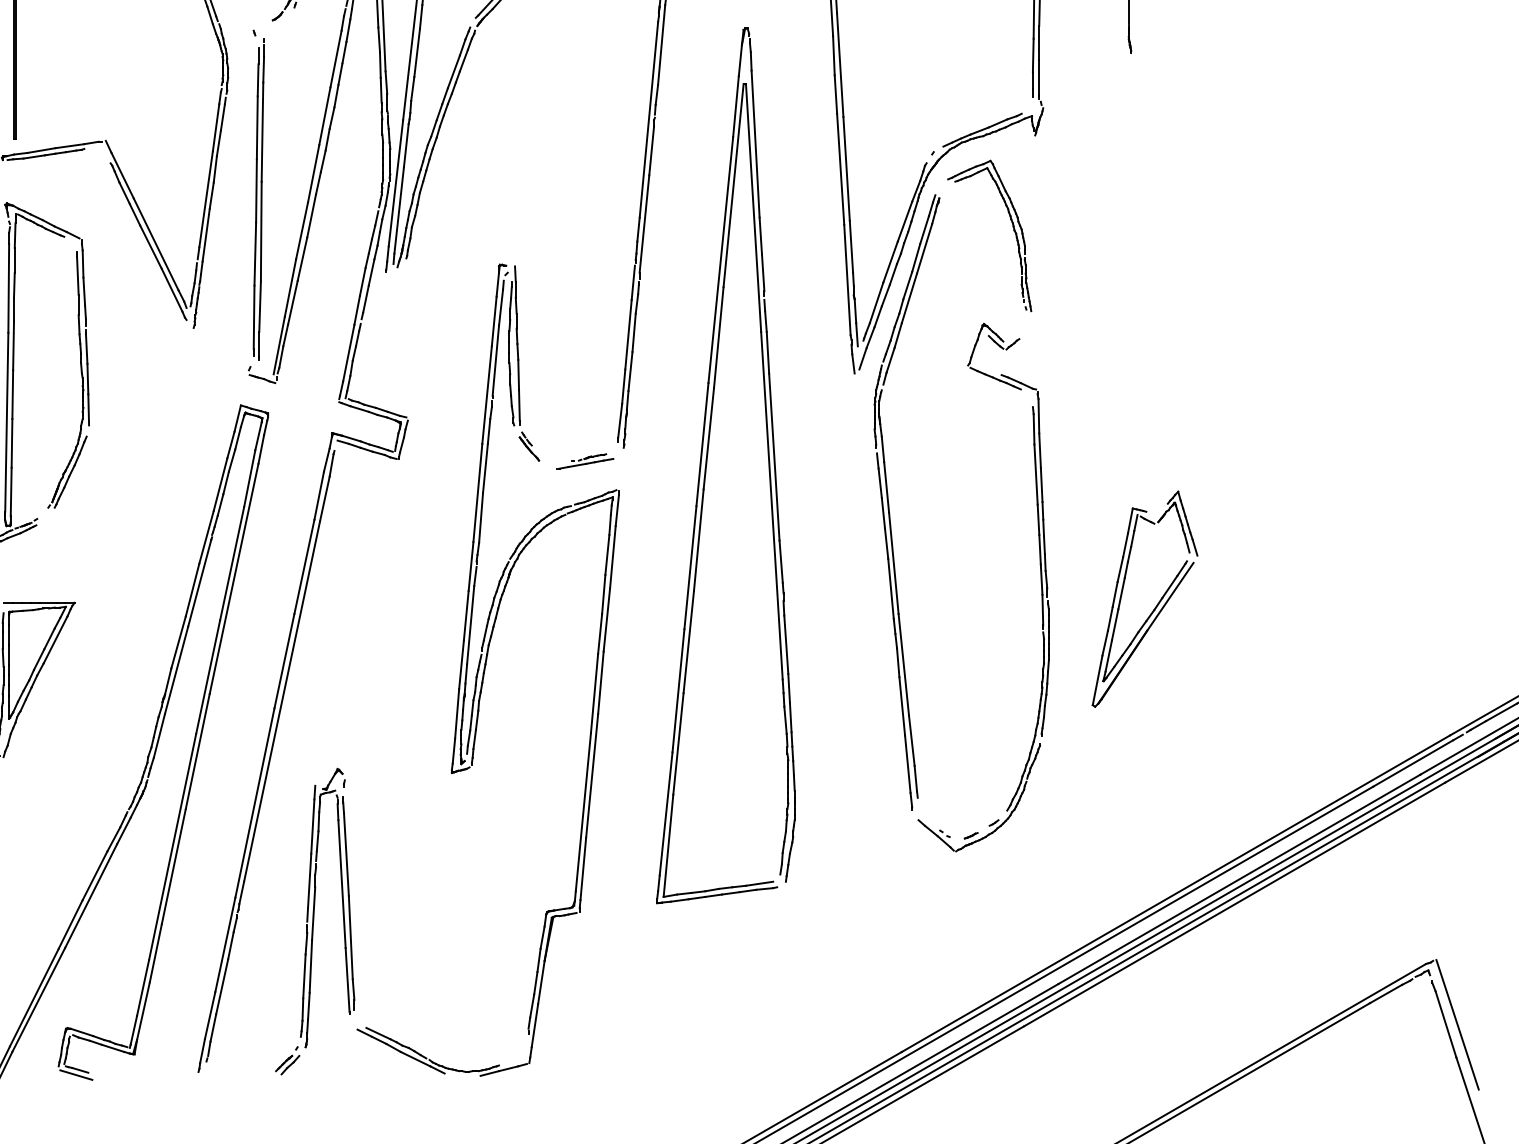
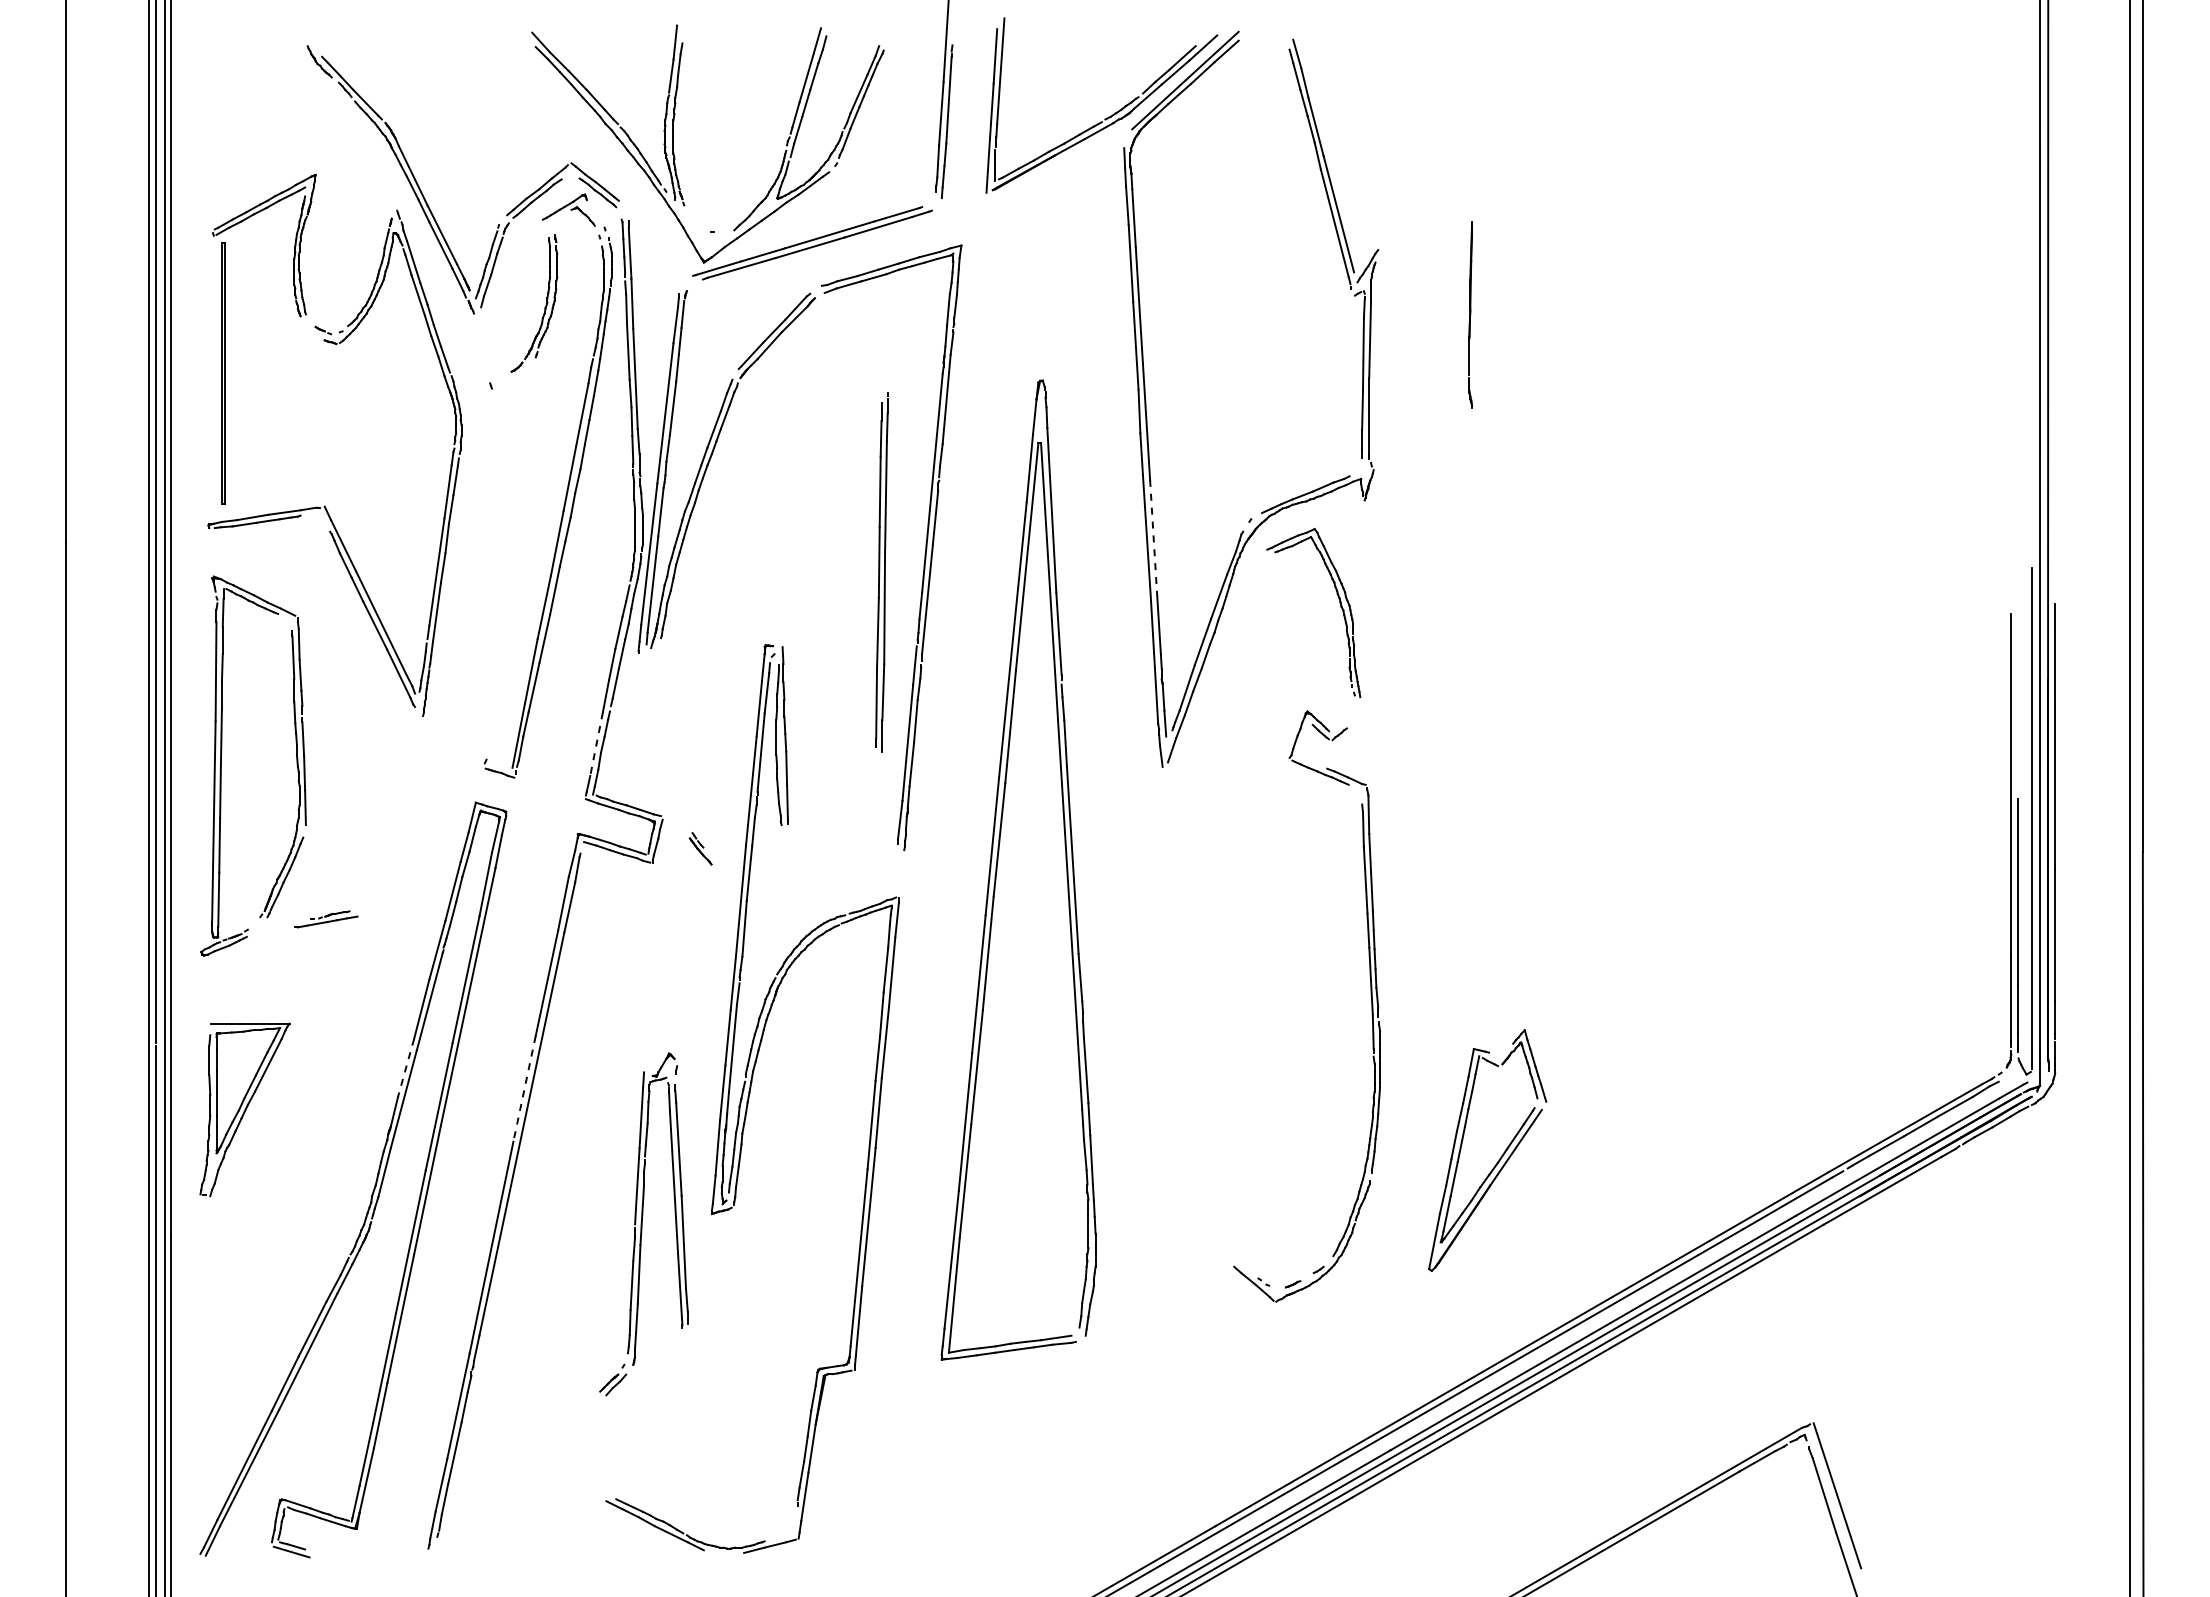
line: (846, 169) -> (1153, 538), solid -> dashed
part: (258, 199) -> (881, 572), moved
line: (348, 353) -> (596, 744), solid -> dashed
part: (529, 446) -> (700, 848), moved
part: (585, 461) -> (326, 919), moved
part: (889, 503) -> (1201, 912), removed
part: (1155, 606) -> (1499, 1158), moved
line: (178, 642) -> (405, 1068), solid -> dashed
line: (284, 660) -> (524, 1088), solid -> dashed
part: (314, 921) -> (643, 1224), moved

